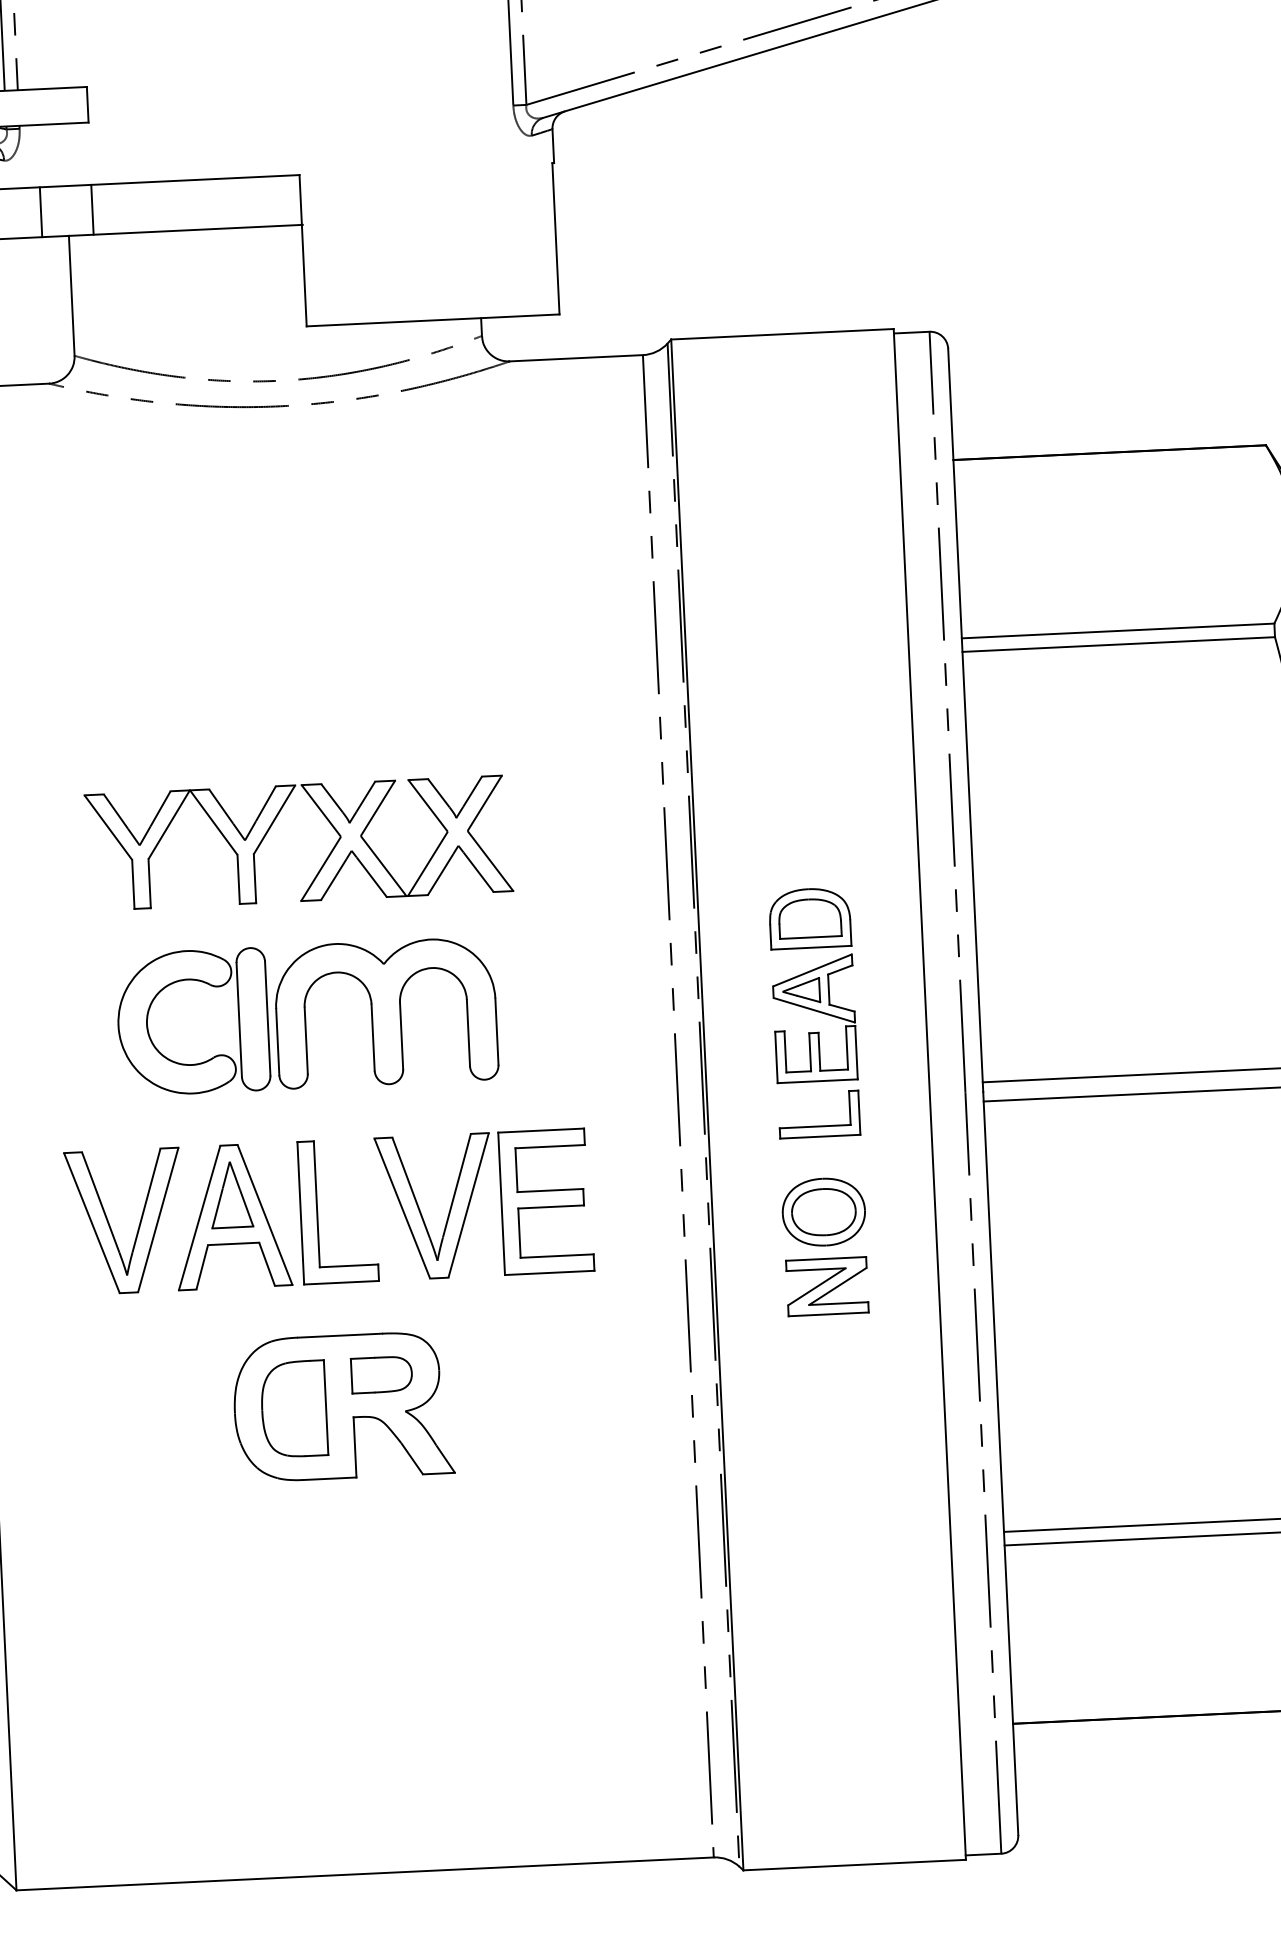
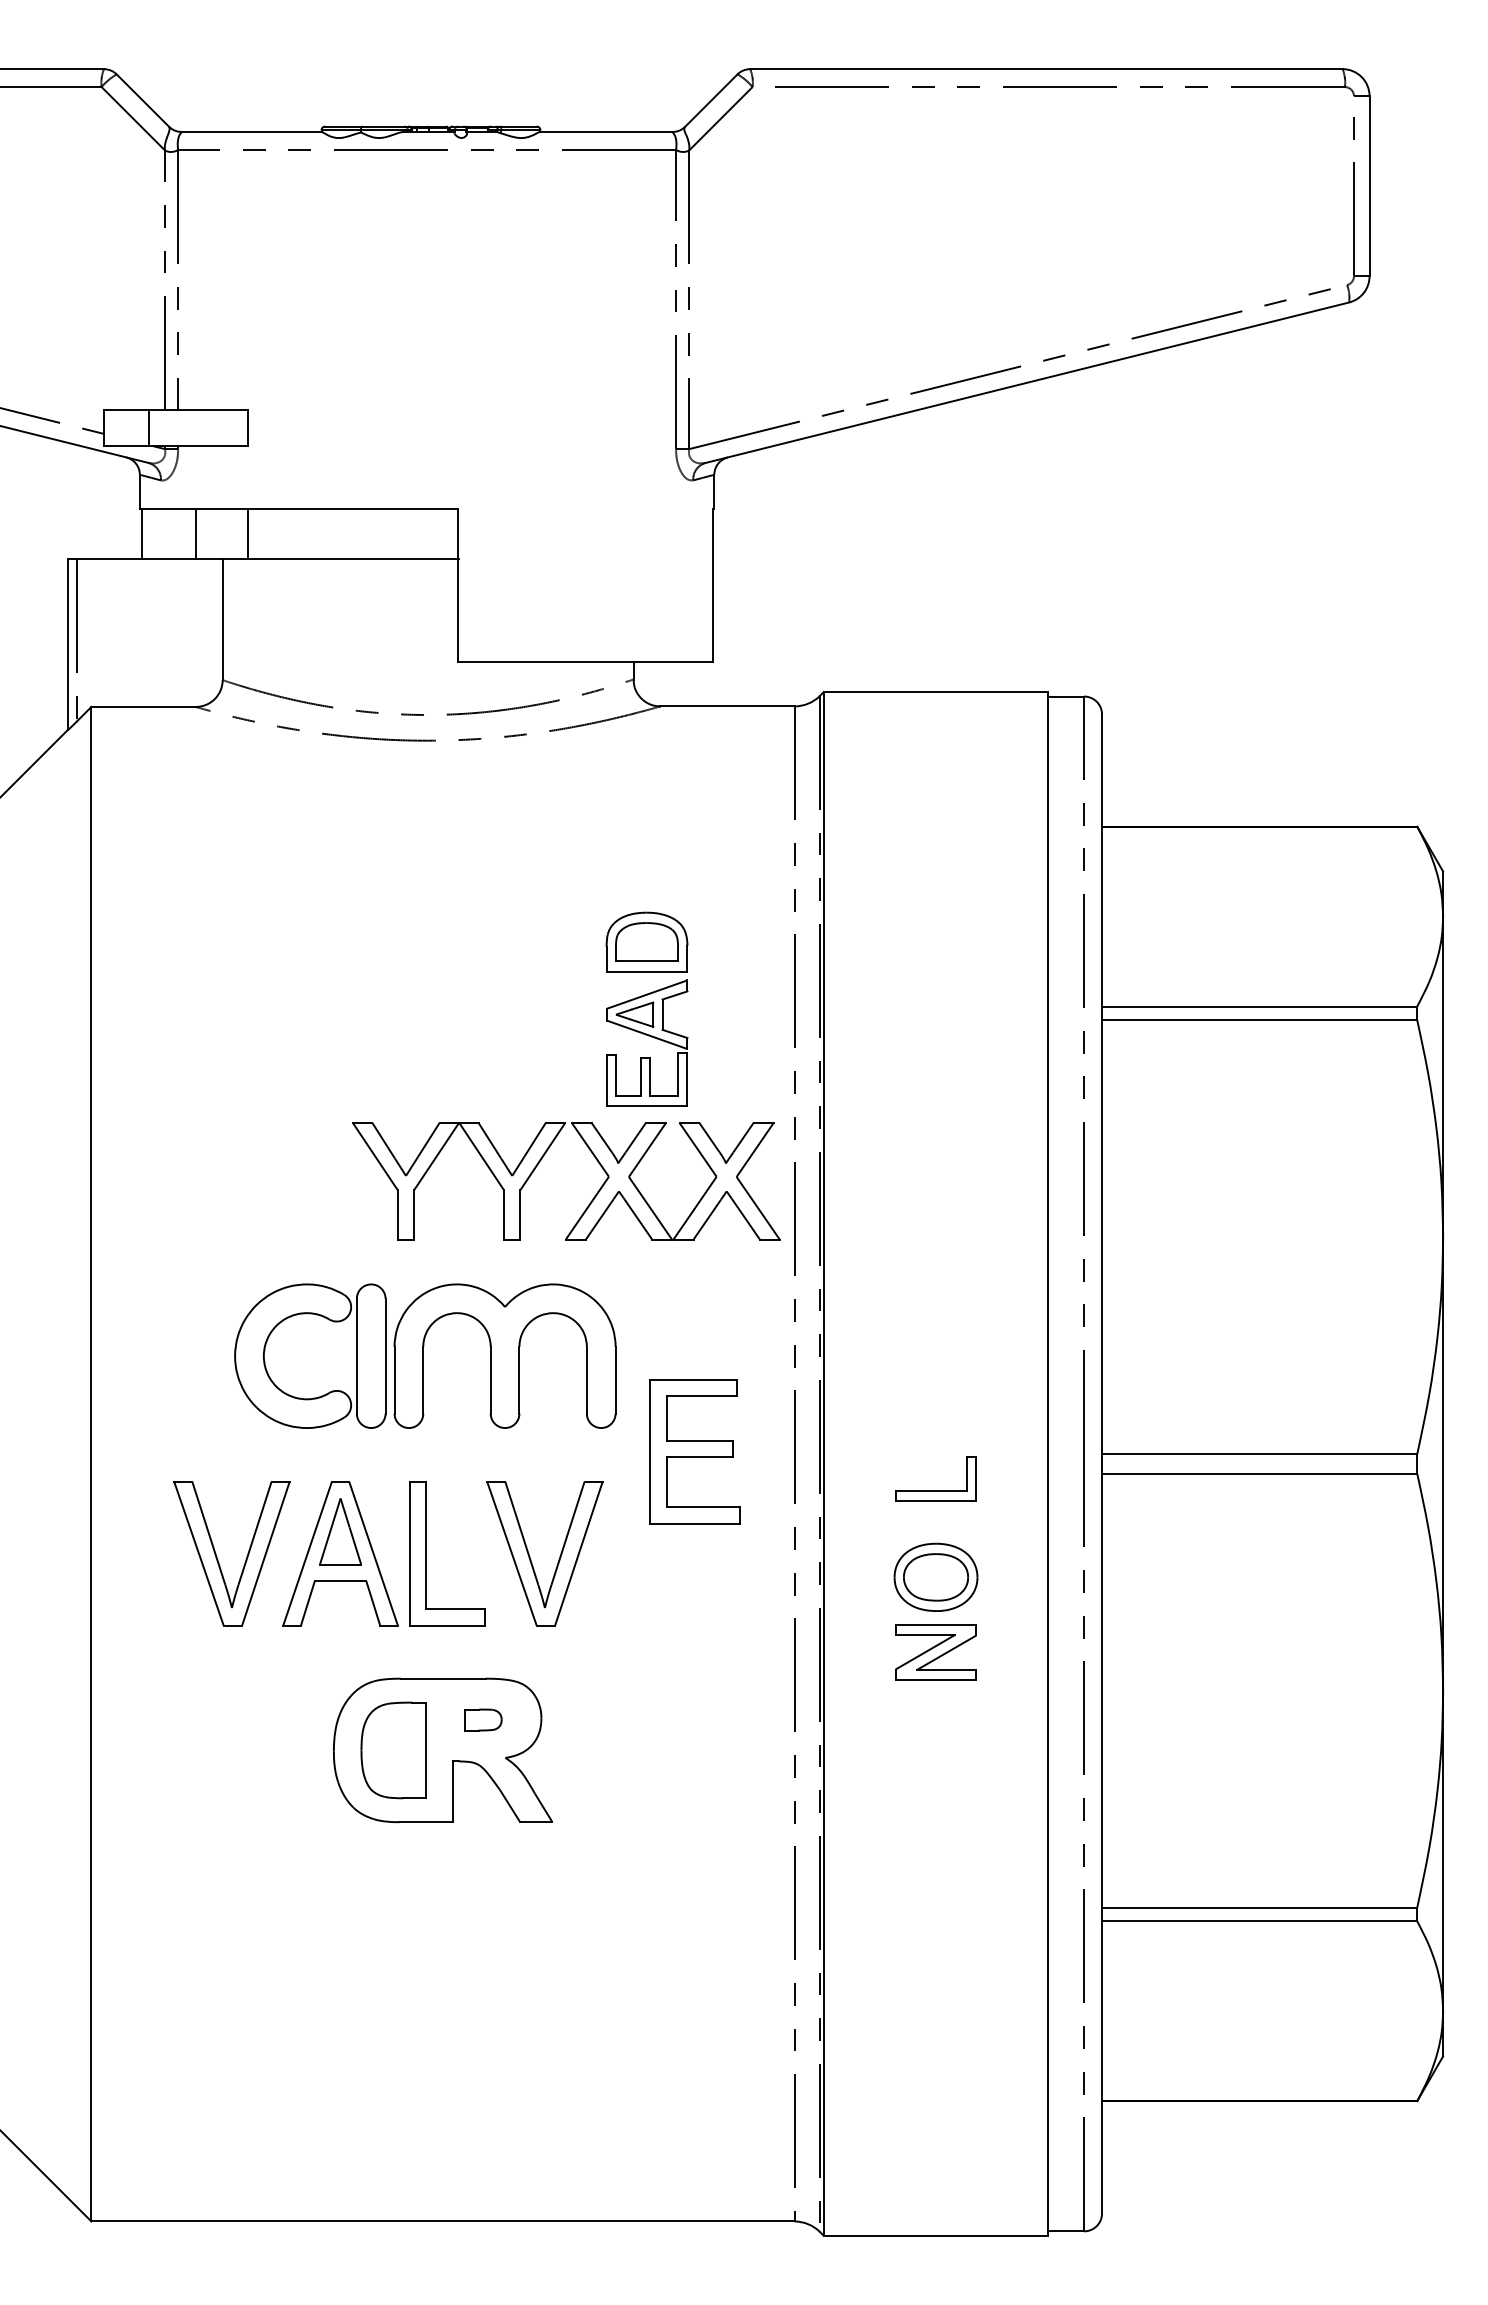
part: (325, 859) -> (592, 1198), moved
part: (812, 984) -> (646, 1008), moved
part: (545, 1201) -> (694, 1451), moved
part: (381, 1374) -> (483, 1719), size x0.6

